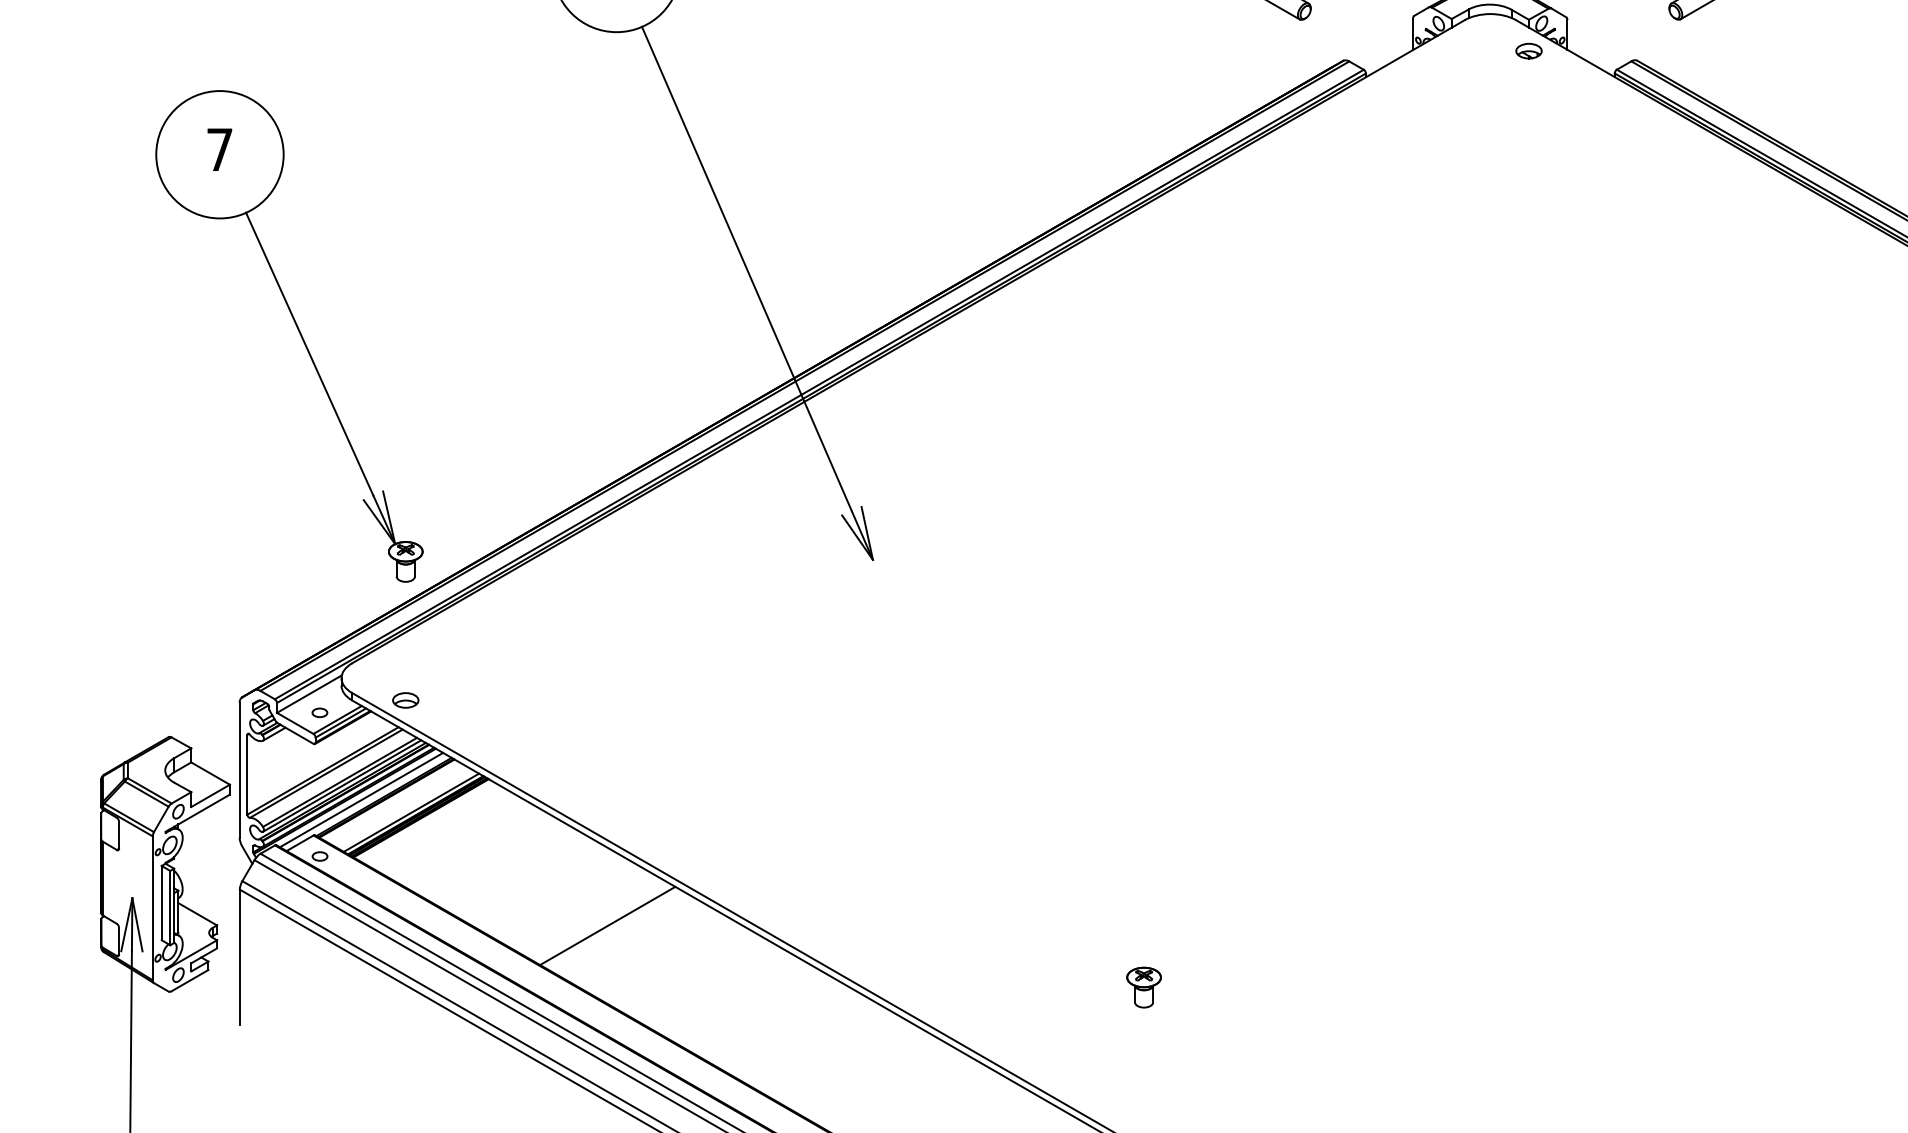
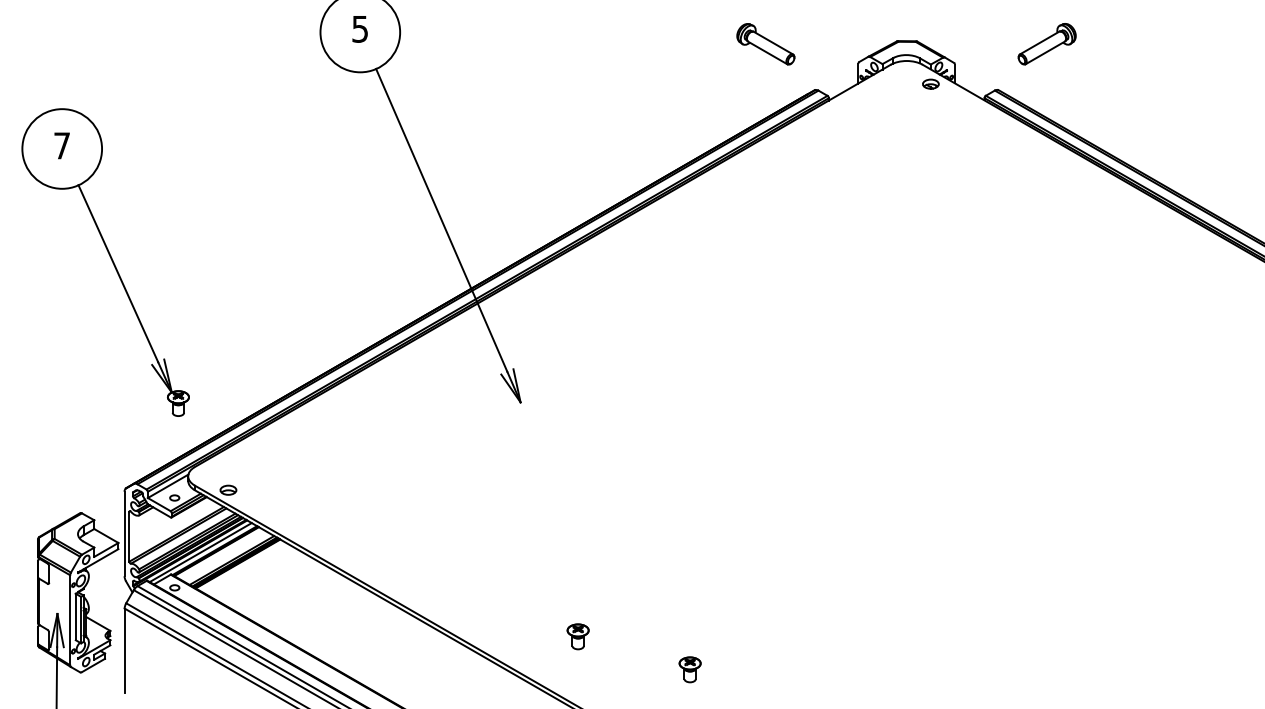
part: (298, 334) -> (111, 261), moved
line: (607, 924) -> (354, 630), removed
part: (963, 934) -> (577, 636), added

